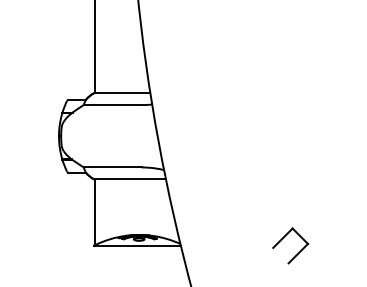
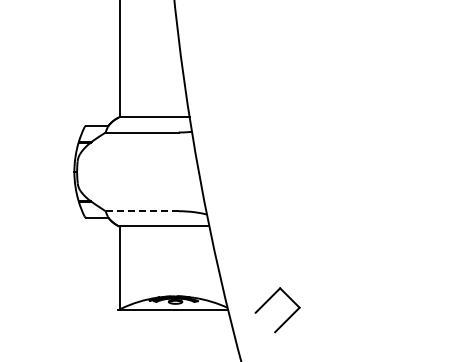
line: (112, 167) -> (141, 211), solid -> dashed
part: (283, 238) -> (268, 301), moved

